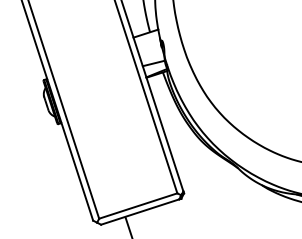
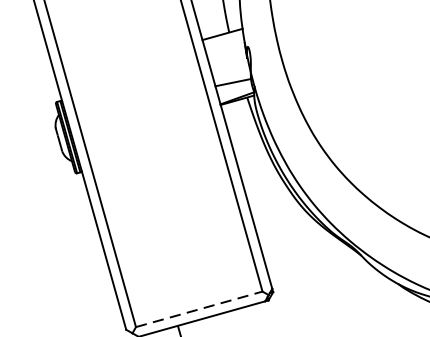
line: (138, 205) -> (199, 308), solid -> dashed

